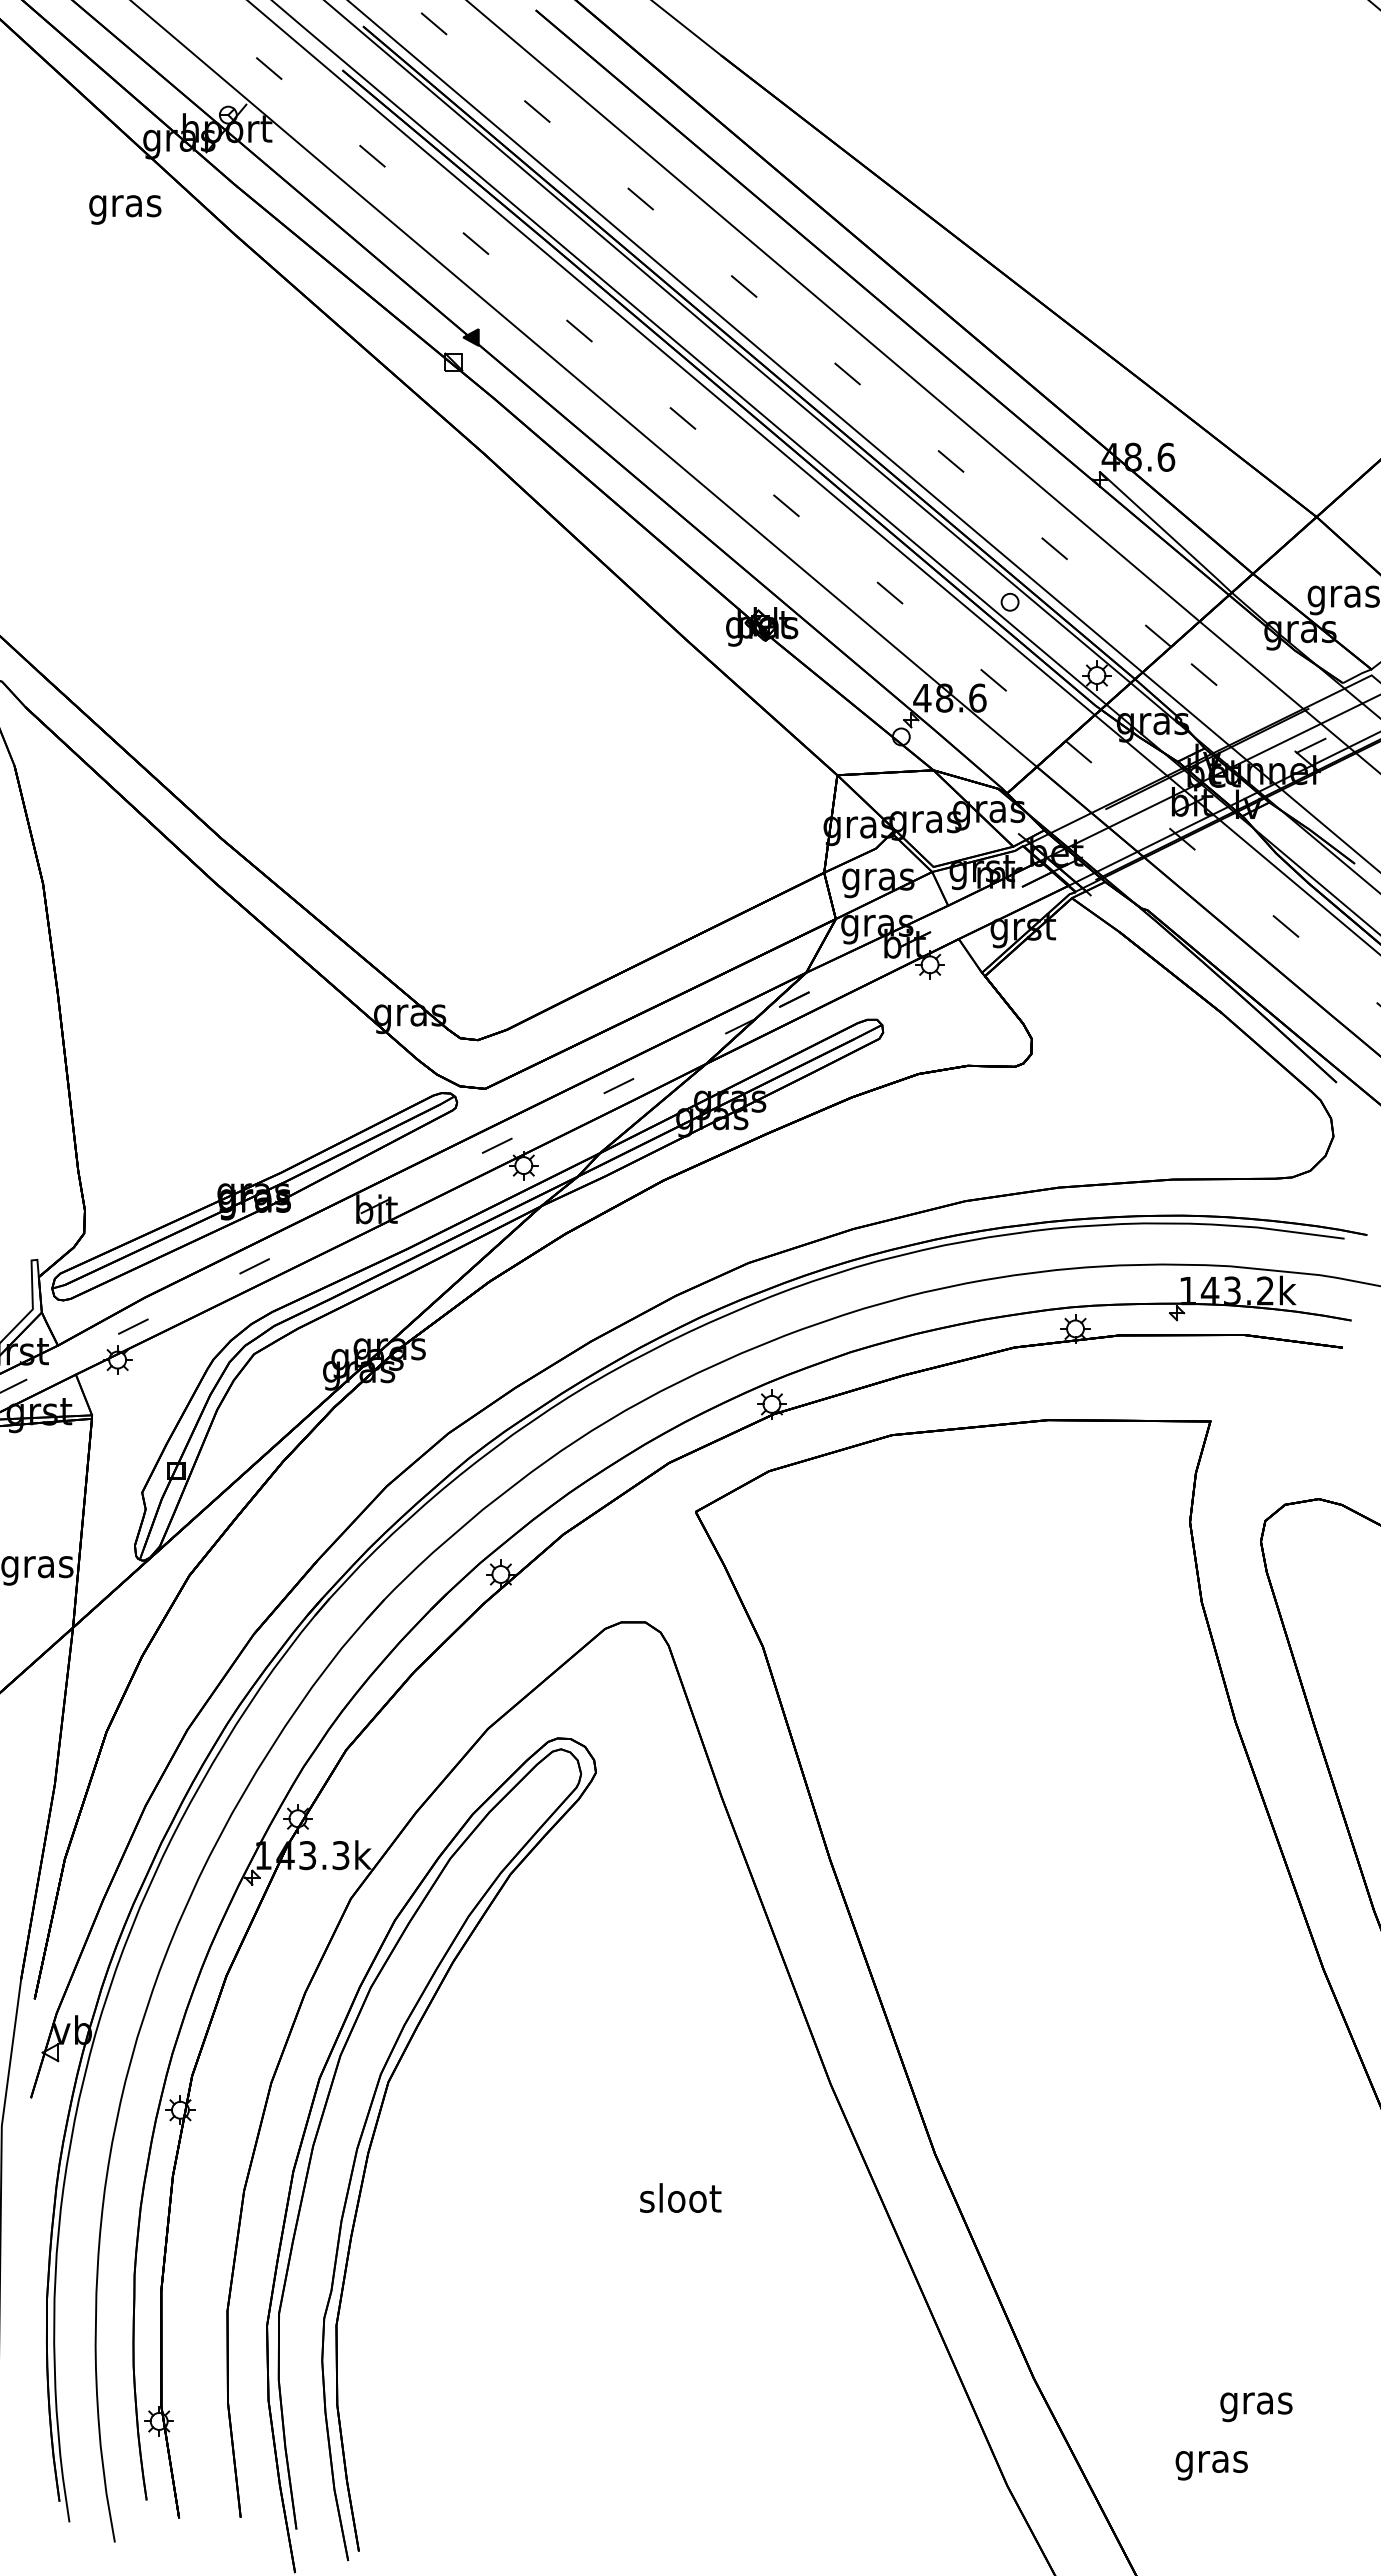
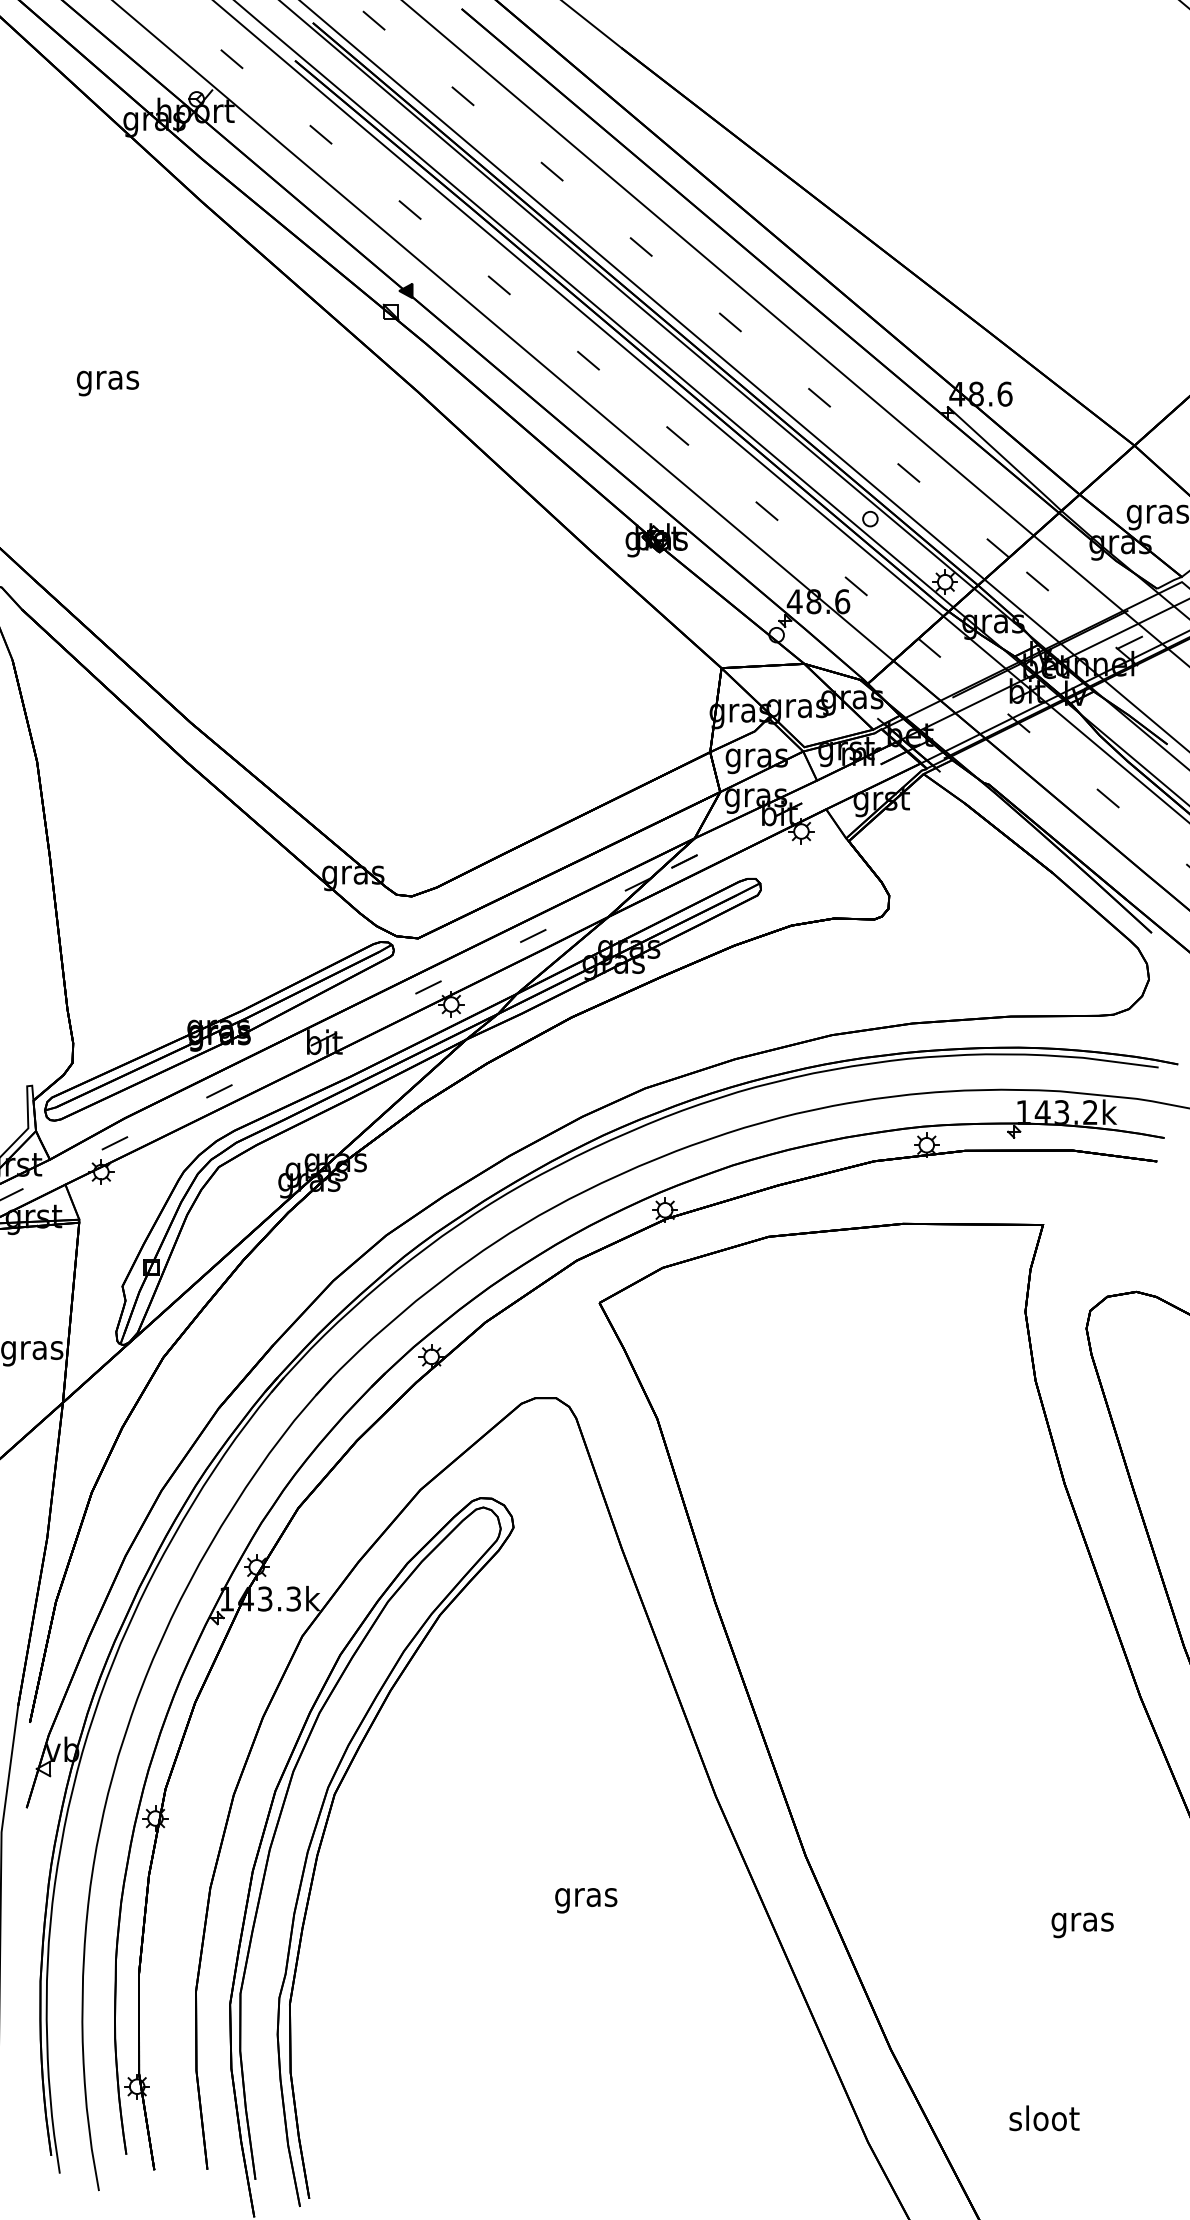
text: (125, 209) -> (108, 383), moved
text: (680, 2201) -> (586, 1897), sloot -> gras
text: (1256, 2407) -> (1082, 1925), moved
text: (1211, 2461) -> (1043, 2121), gras -> sloot

